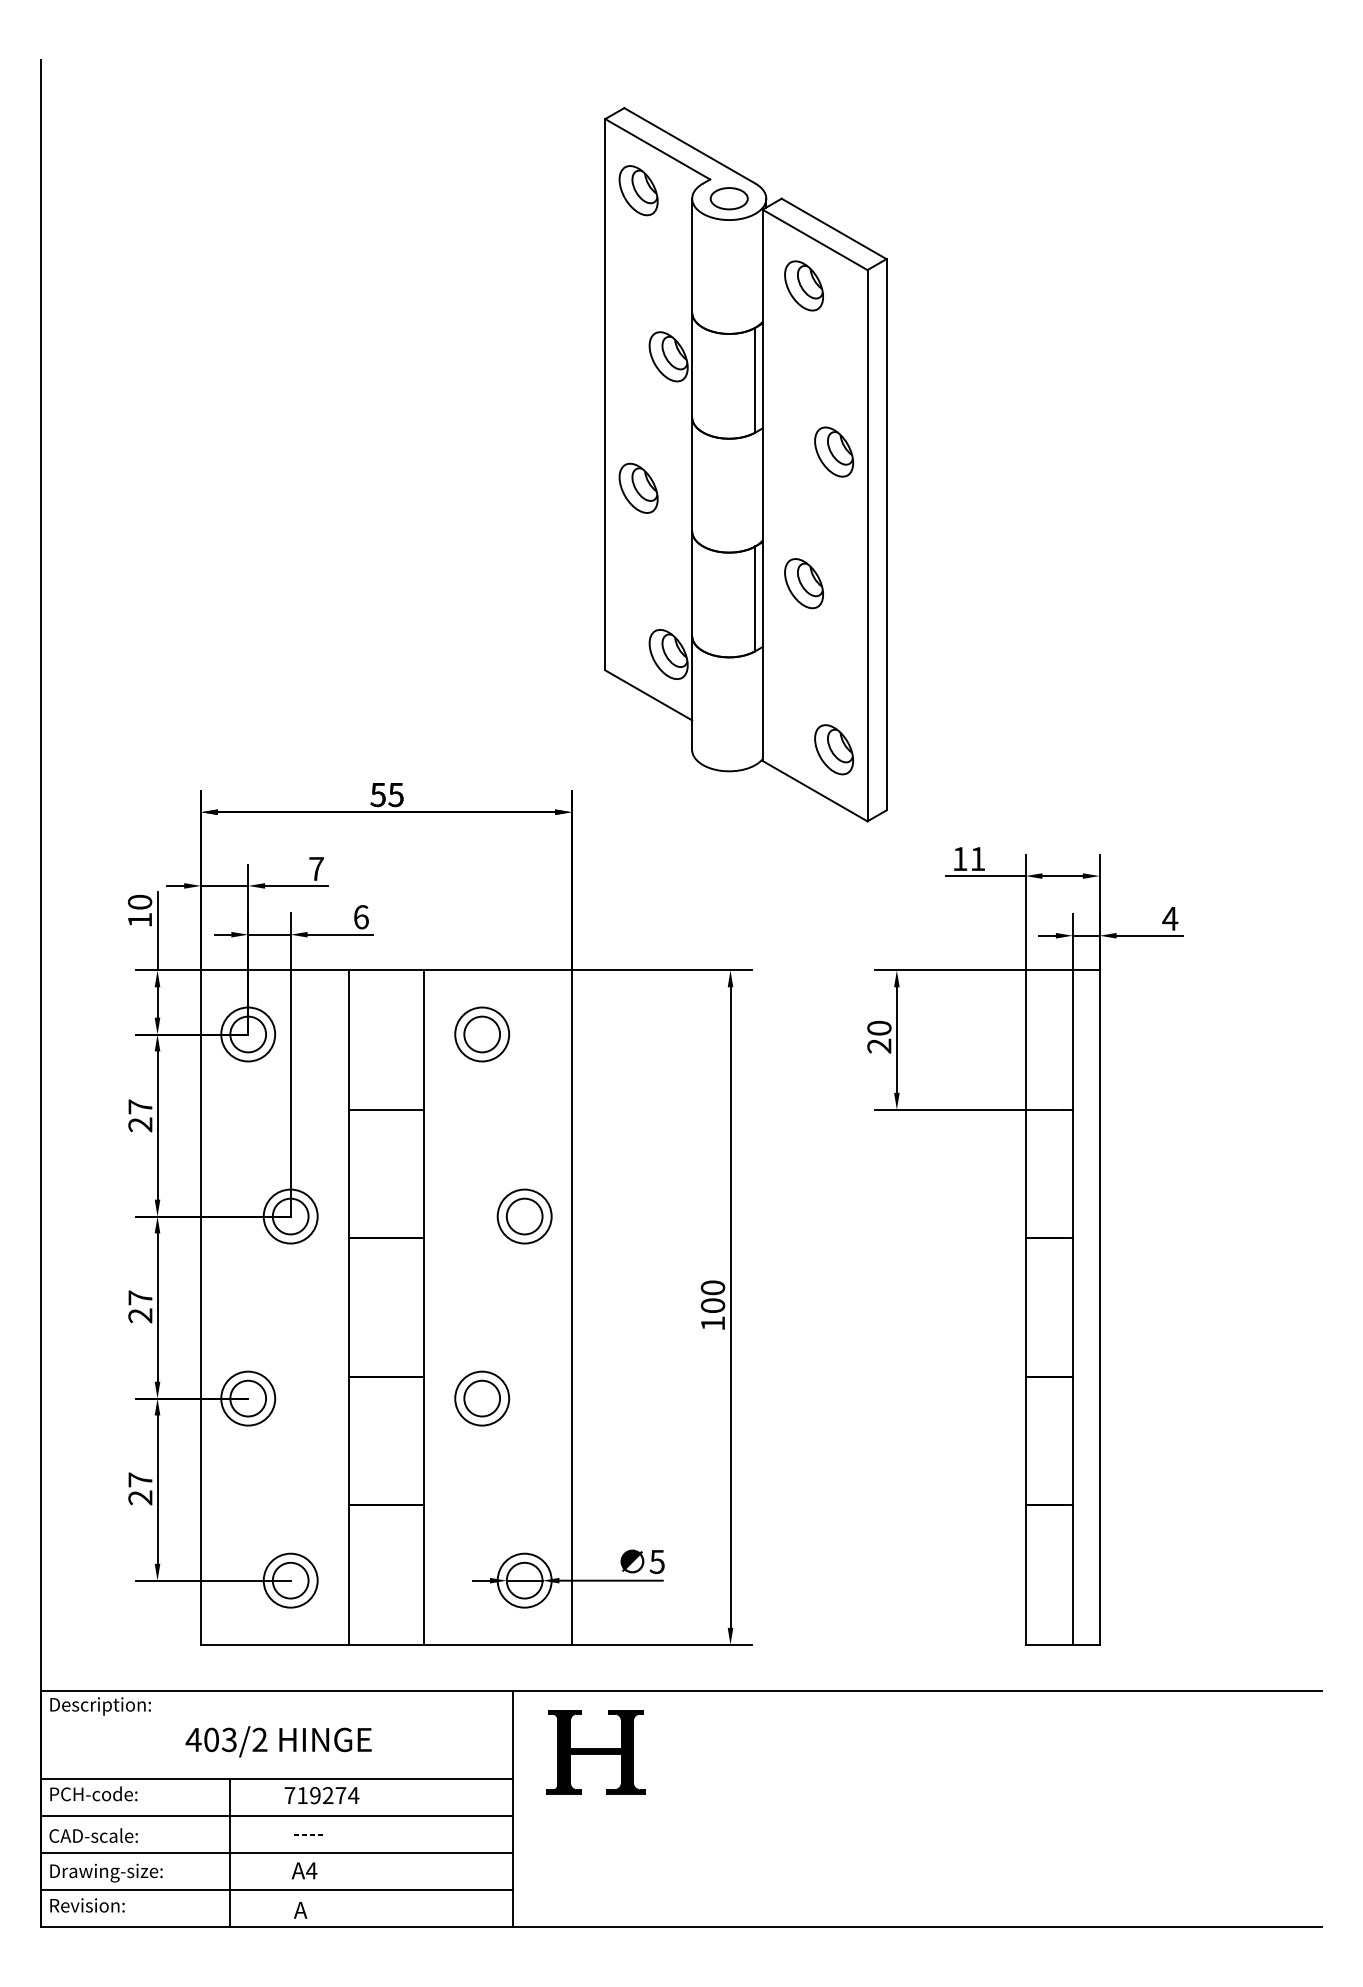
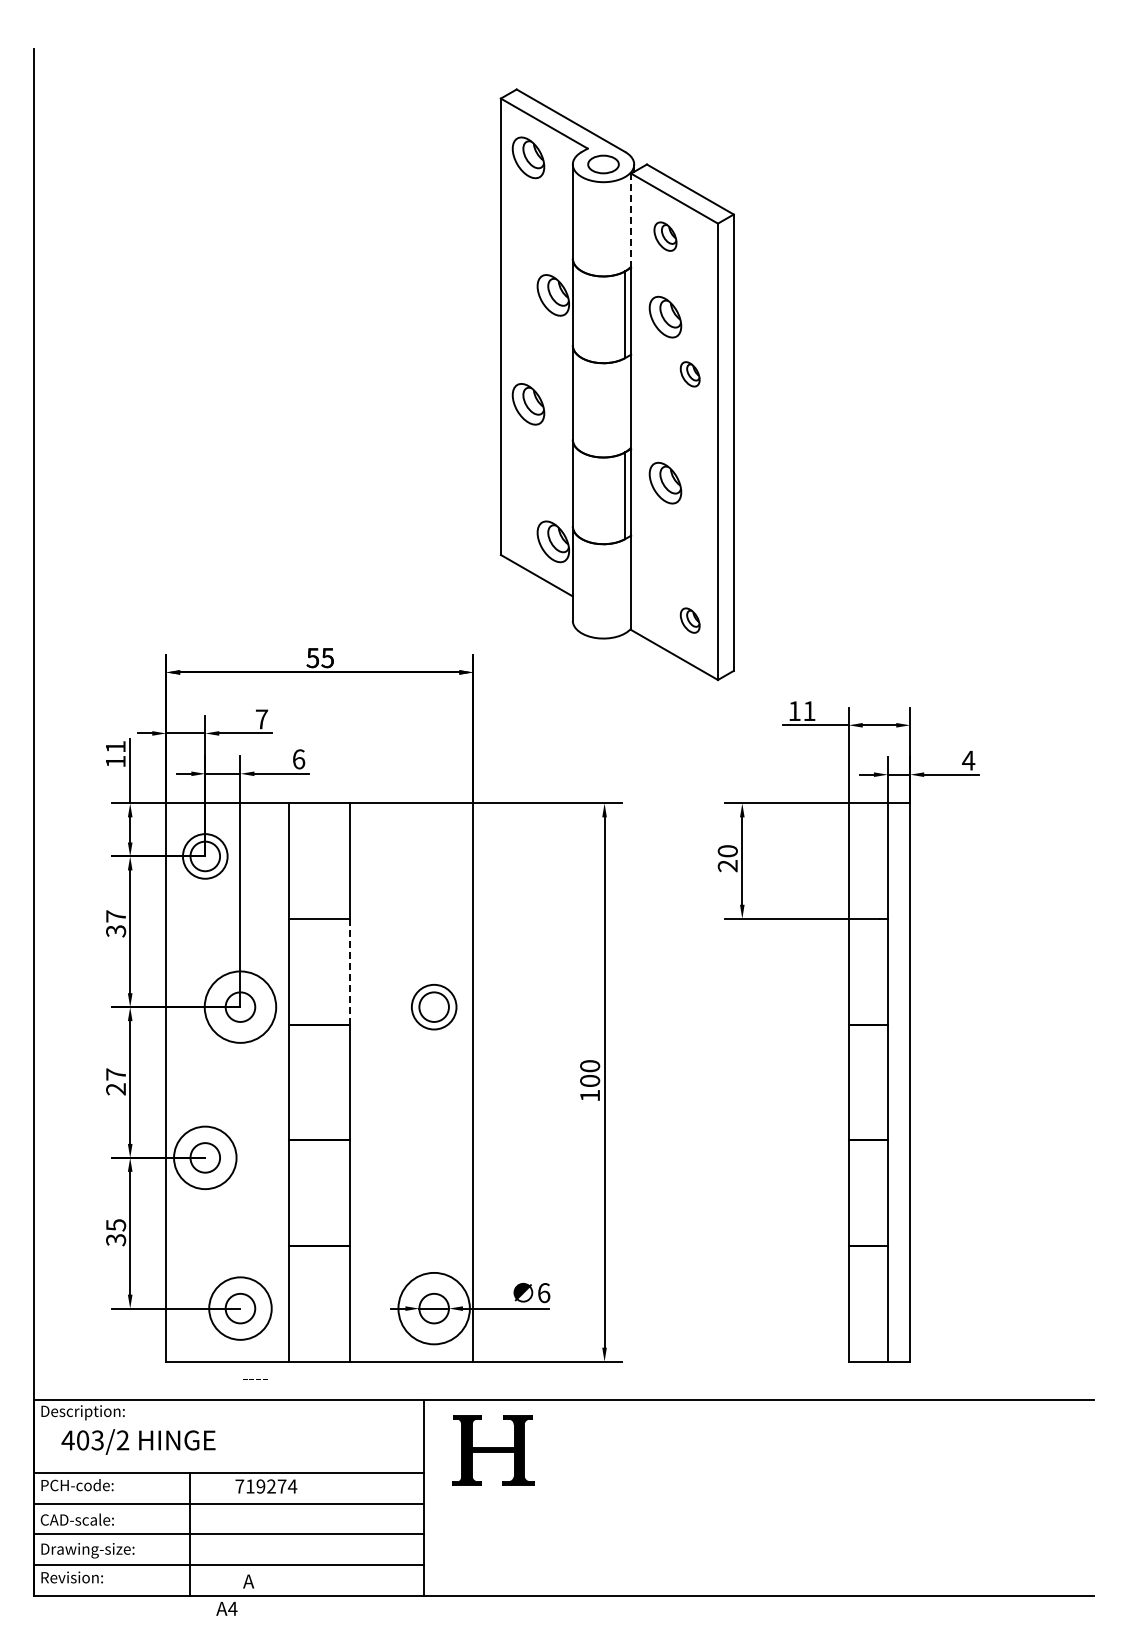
line: (763, 266) -> (631, 220), solid -> dashed
part: (804, 285) -> (665, 236), size x0.7
part: (804, 382) -> (665, 316), added
part: (833, 452) -> (689, 374), size x0.6
part: (833, 749) -> (689, 620), size x0.6
text: (139, 901) -> (115, 746), 10 -> 11
part: (481, 1034) -> (398, 856), removed
text: (140, 1125) -> (116, 931), 27 -> 37
line: (423, 1173) -> (350, 971), solid -> dashed
circle: (290, 1215) -> (240, 1006), size x1.6
circle: (247, 1398) -> (204, 1157), size x1.4
part: (481, 1398) -> (398, 1157), removed
text: (140, 1488) -> (116, 1232), 27 -> 35
text: (656, 1562) -> (543, 1293), 5 -> 6
circle: (290, 1580) -> (240, 1308), size x1.4
circle: (523, 1580) -> (433, 1308), size x1.6
text: (278, 1741) -> (138, 1441), moved
text: (308, 1835) -> (255, 1379), moved
text: (304, 1870) -> (226, 1608), moved

